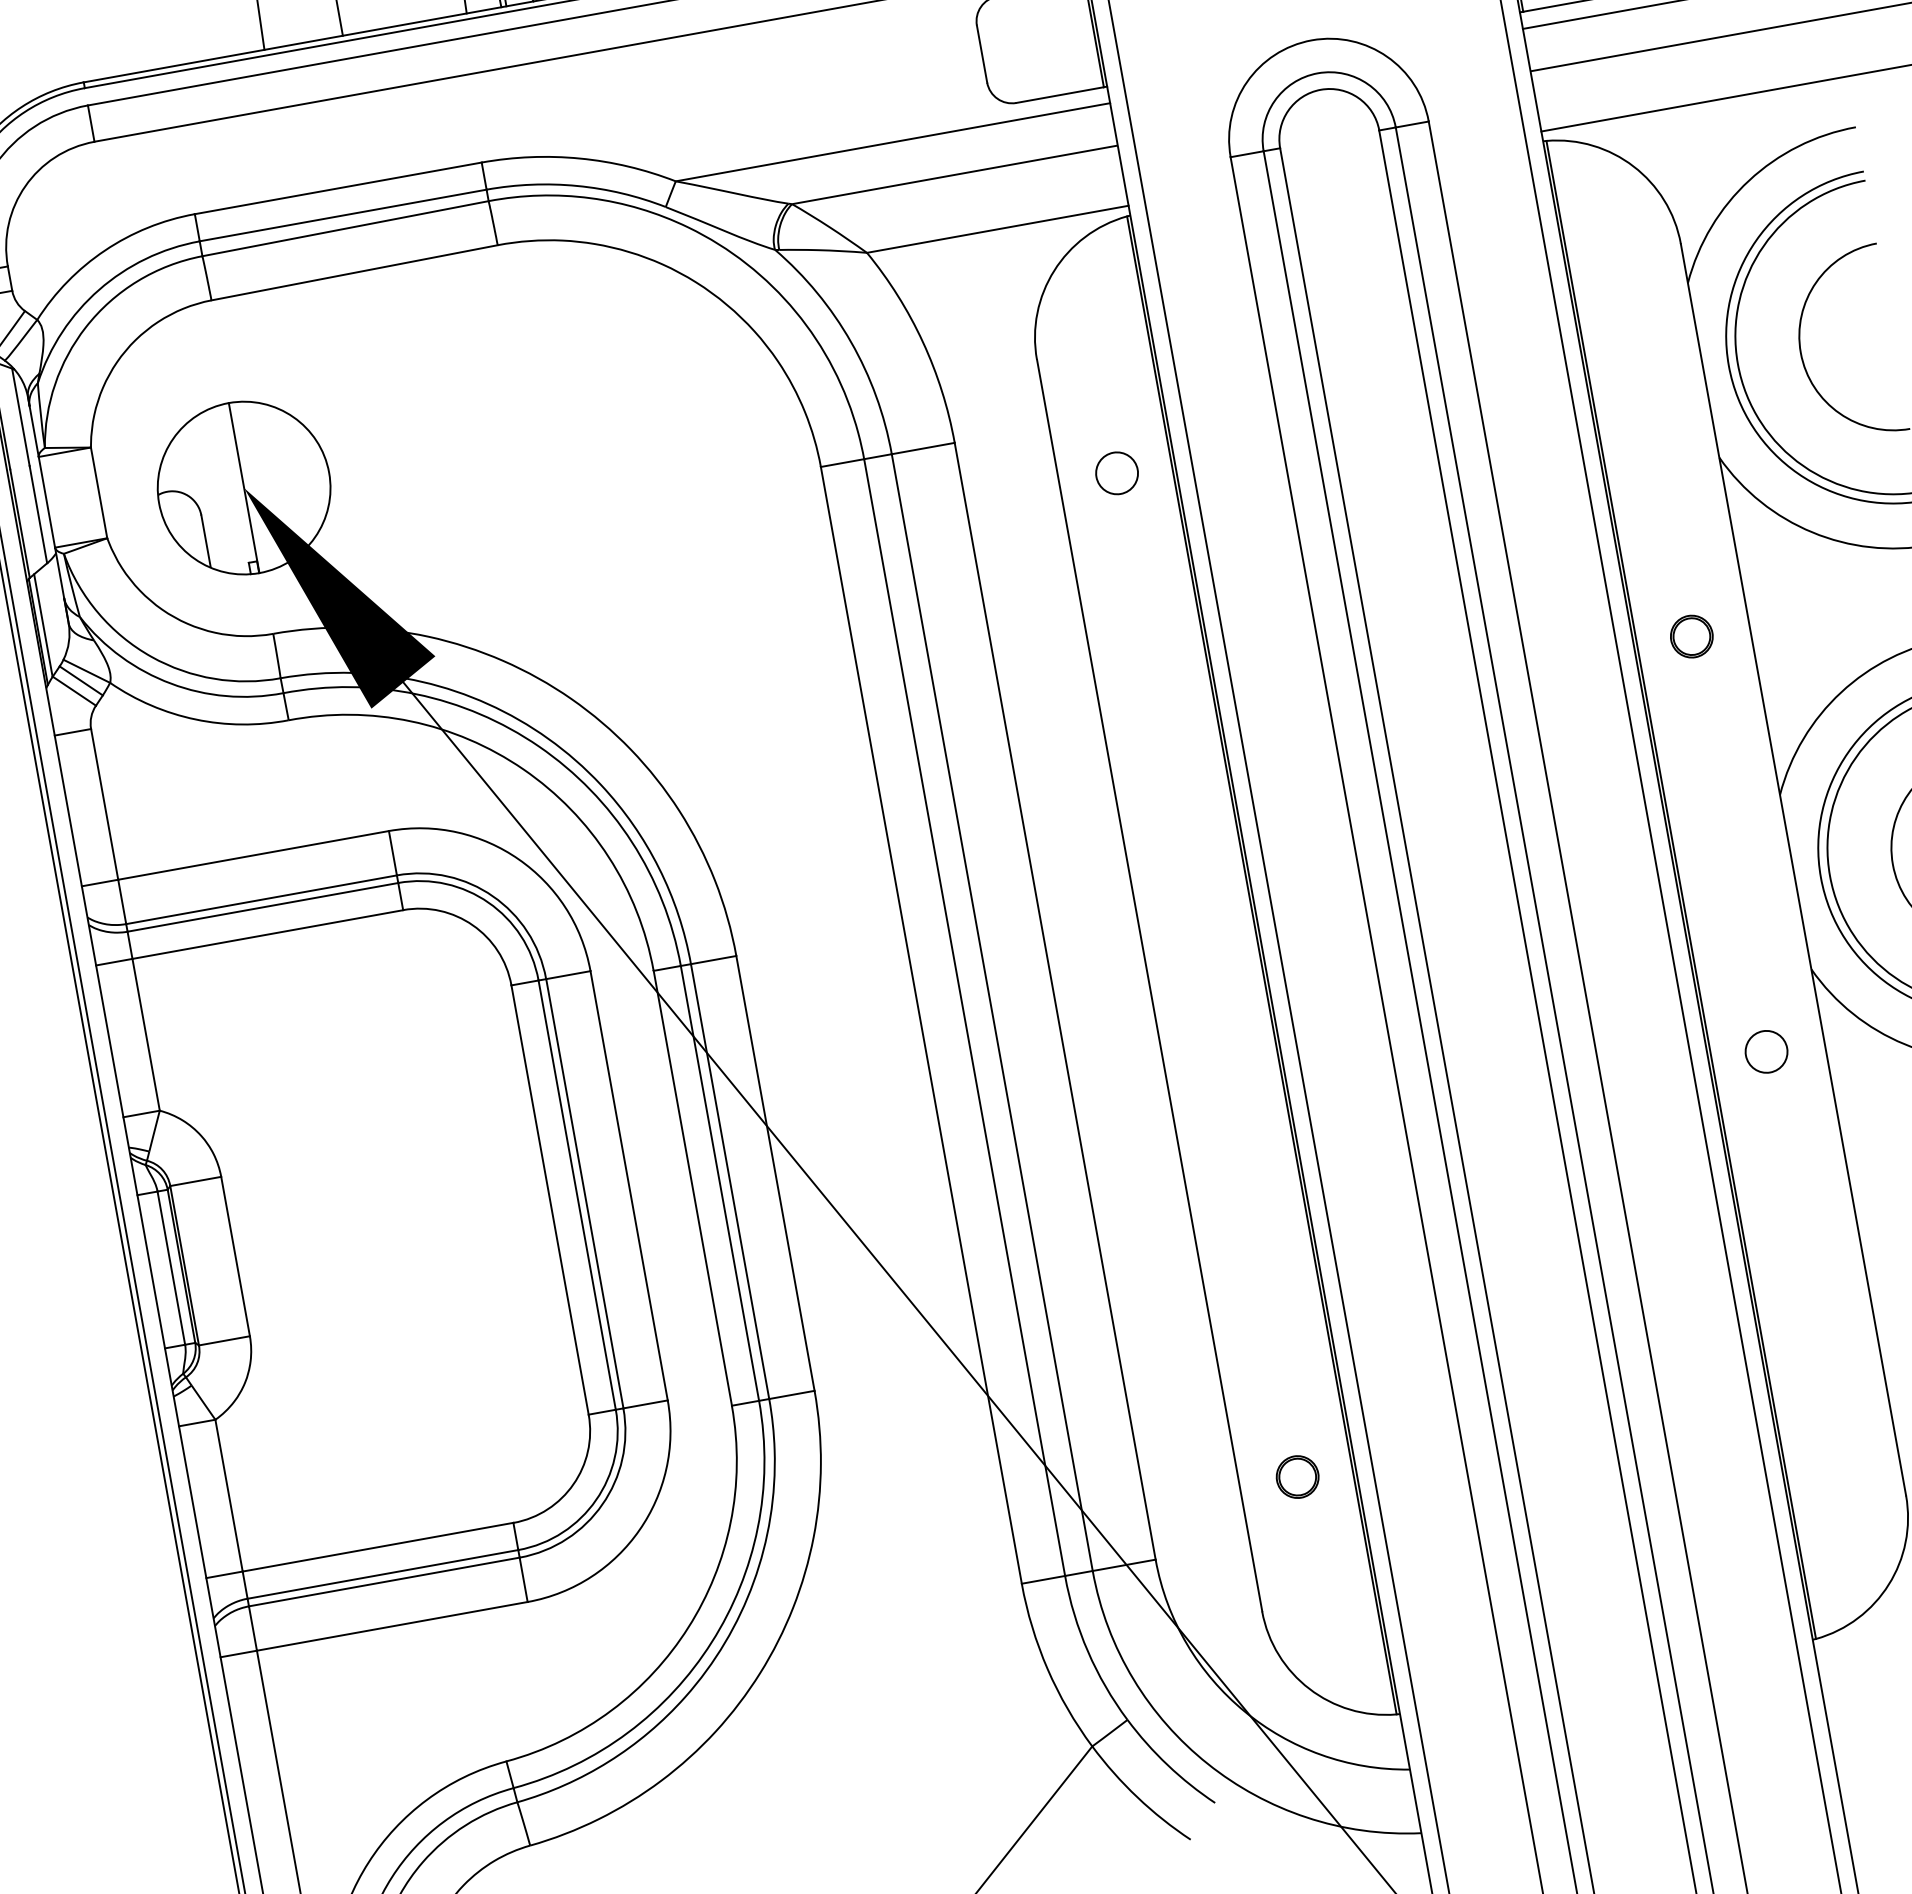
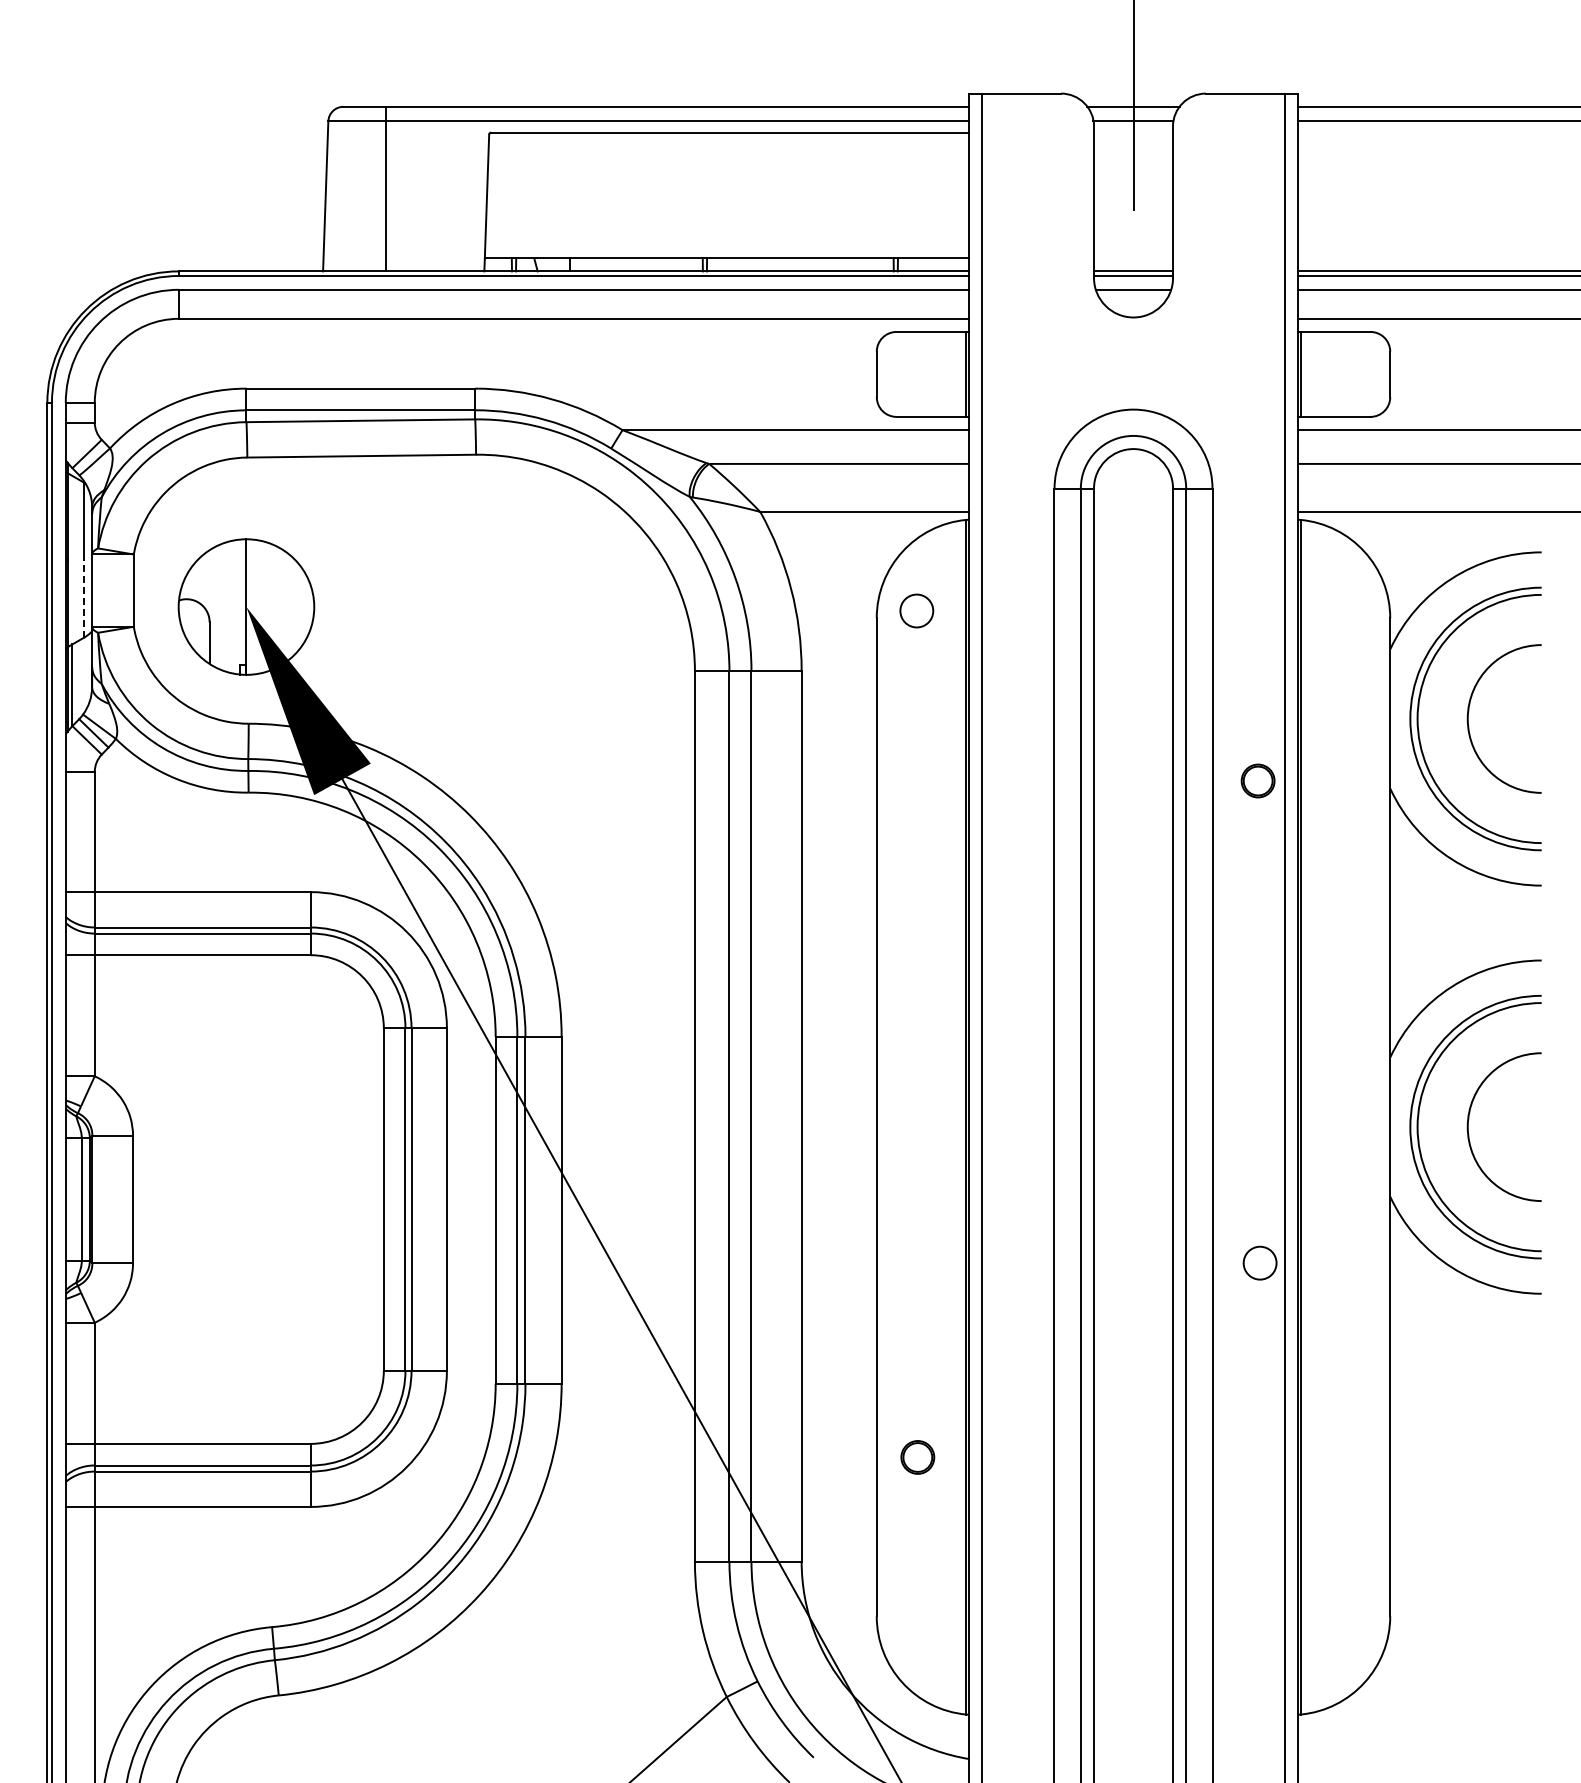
circle: (1116, 472) -> (916, 610), moved
line: (38, 515) -> (83, 599), solid -> dashed
part: (1690, 636) -> (1257, 780), moved
circle: (1765, 1051) -> (1259, 1262), moved
part: (1297, 1477) -> (917, 1457), moved

